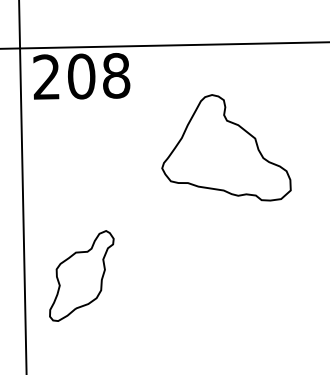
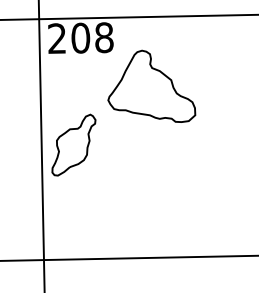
part: (226, 146) -> (151, 85), moved
part: (81, 275) -> (73, 144), moved

